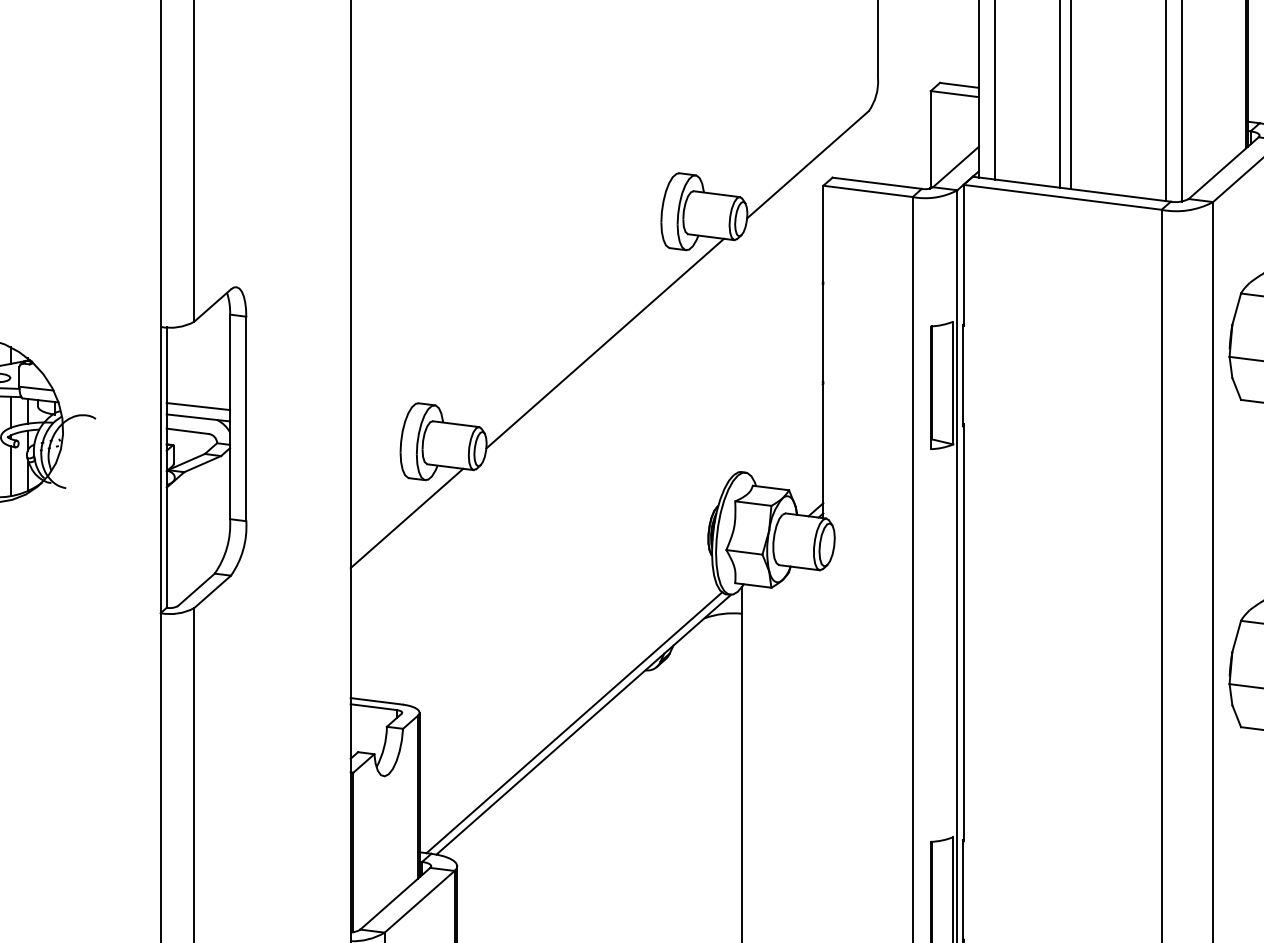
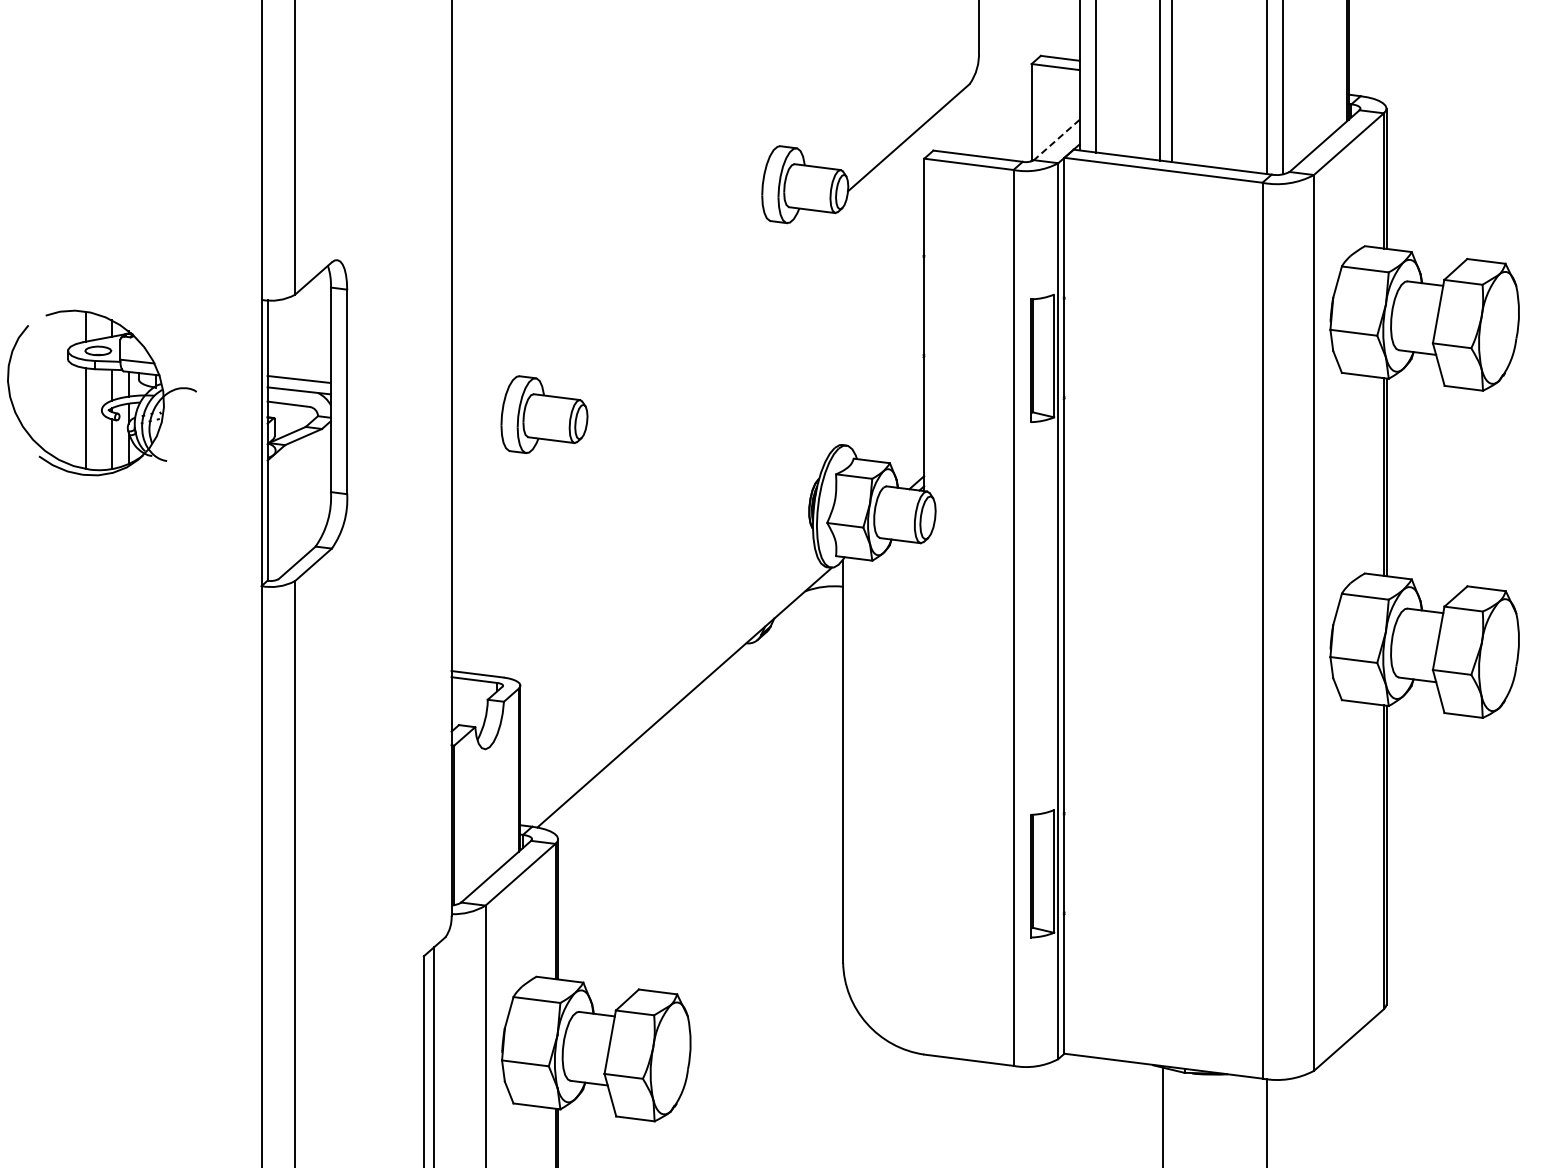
line: (955, 166) -> (1056, 139), solid -> dashed
line: (604, 343) -> (705, 316), removed
line: (406, 518) -> (507, 491), removed
line: (573, 722) -> (674, 695), removed

